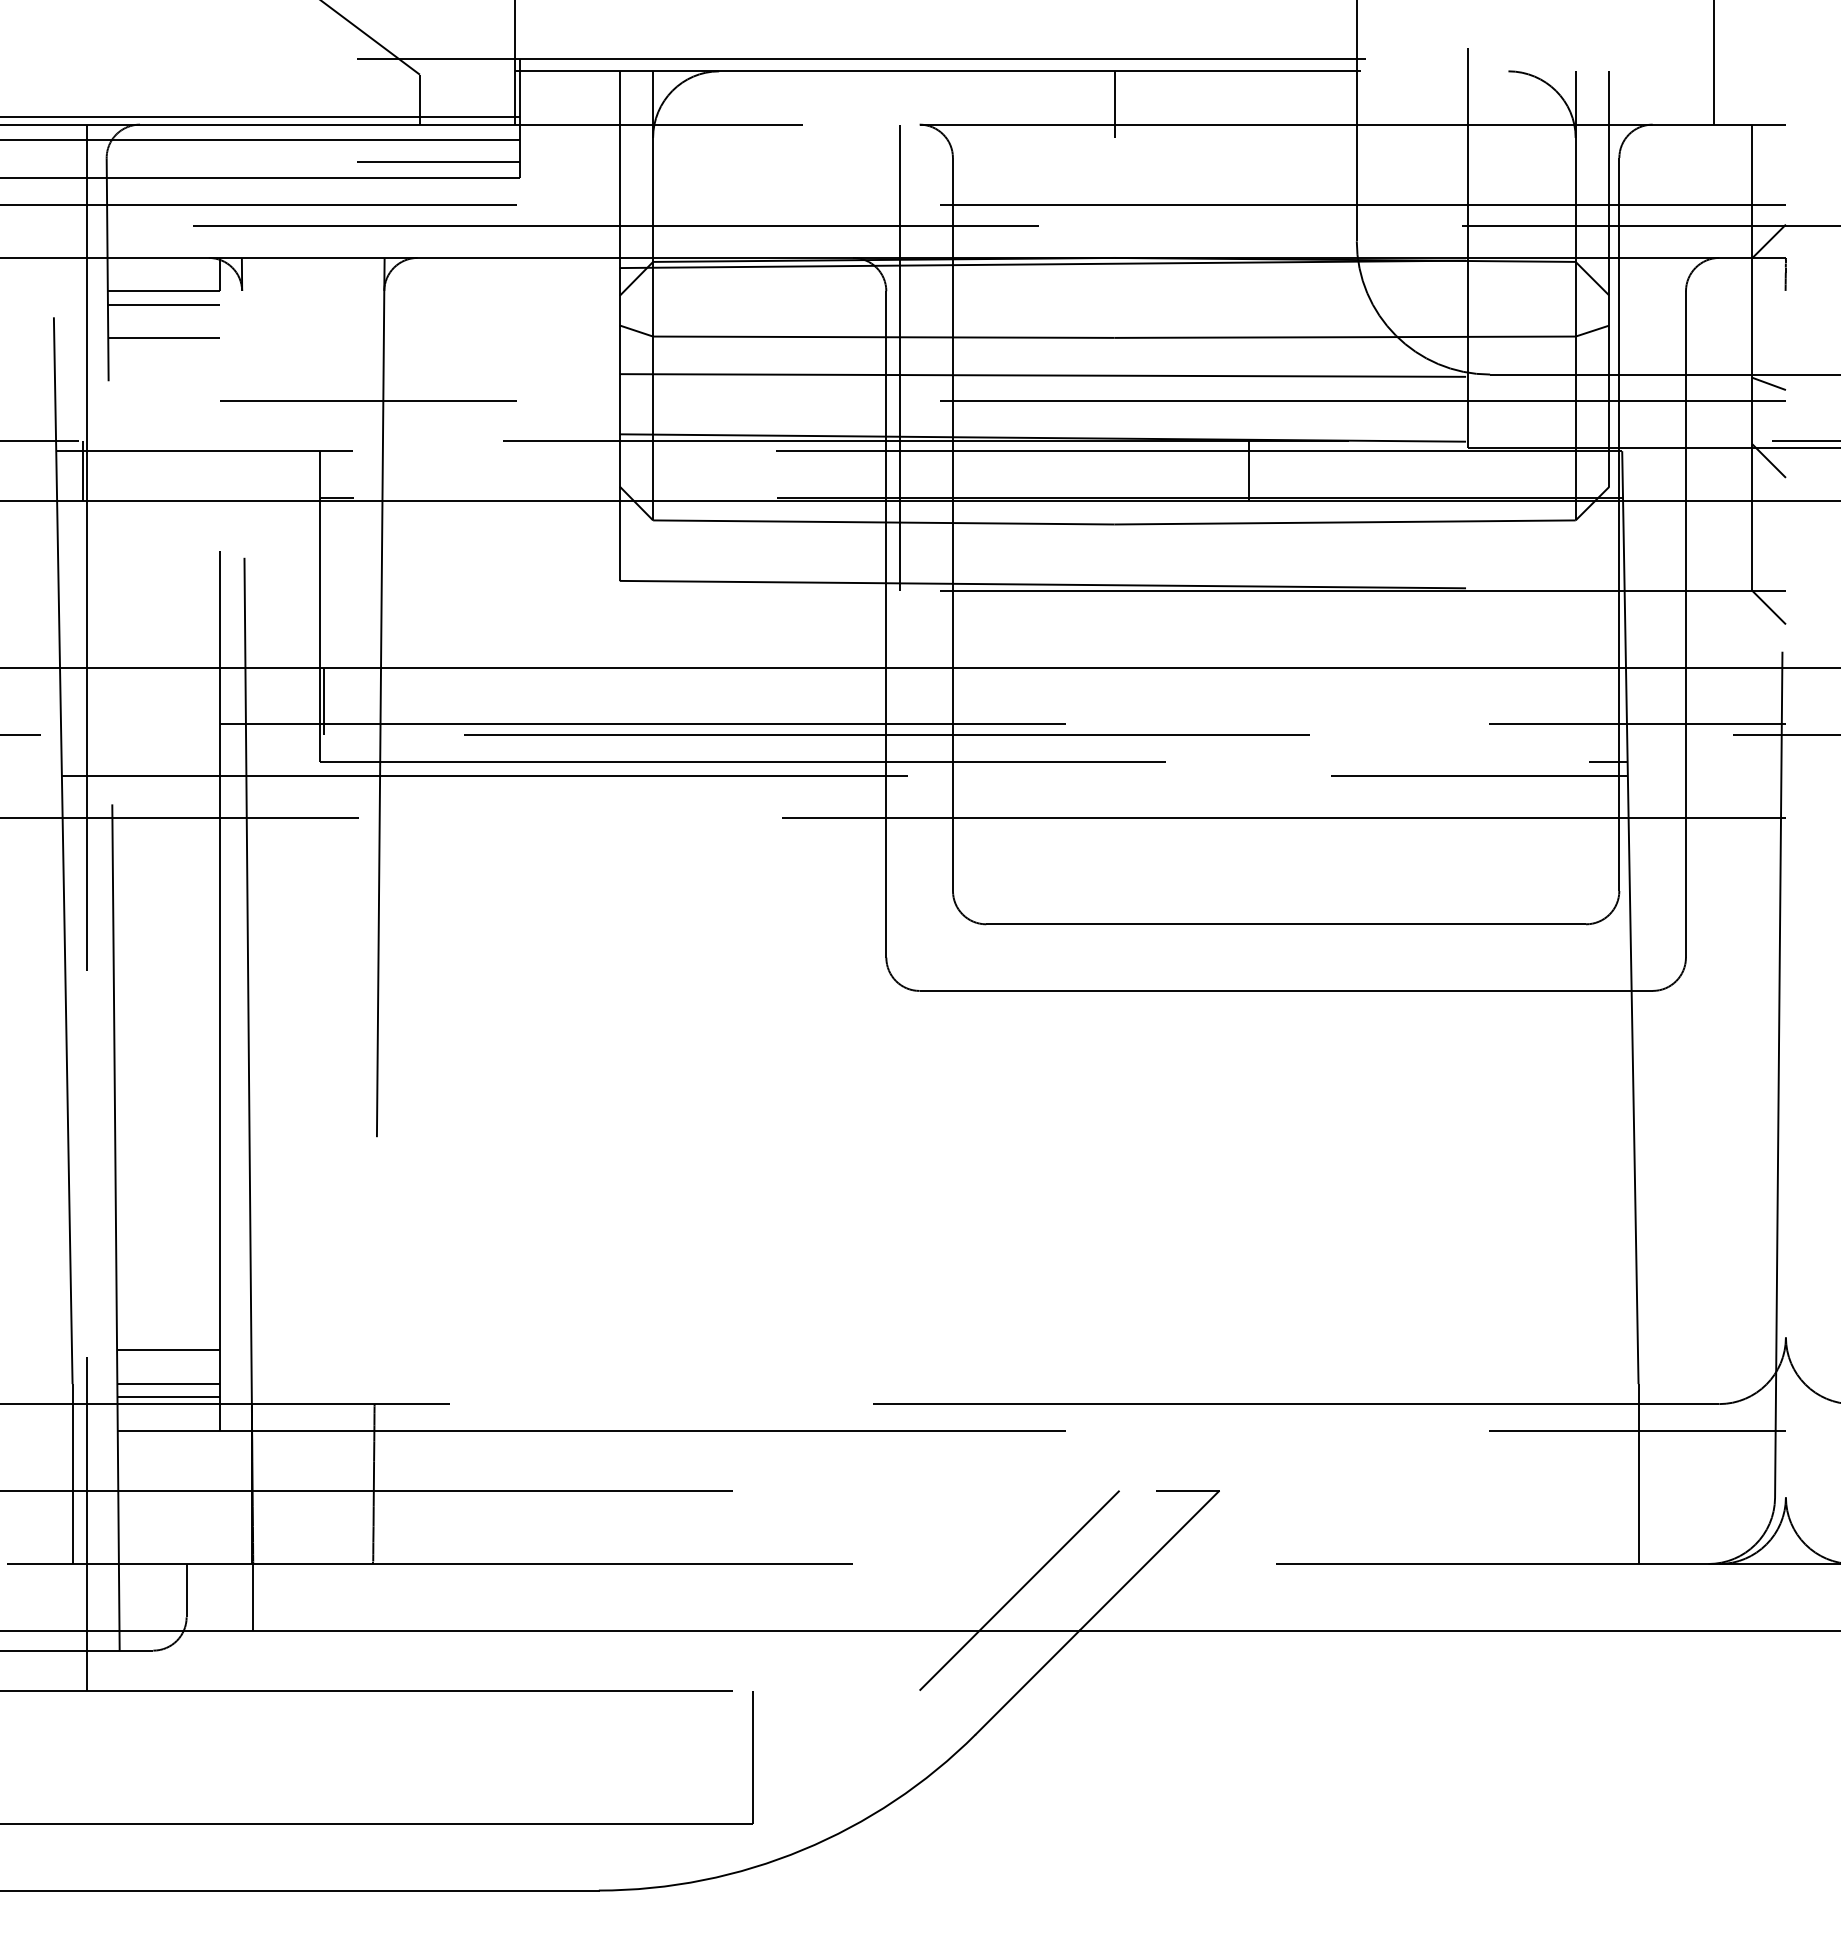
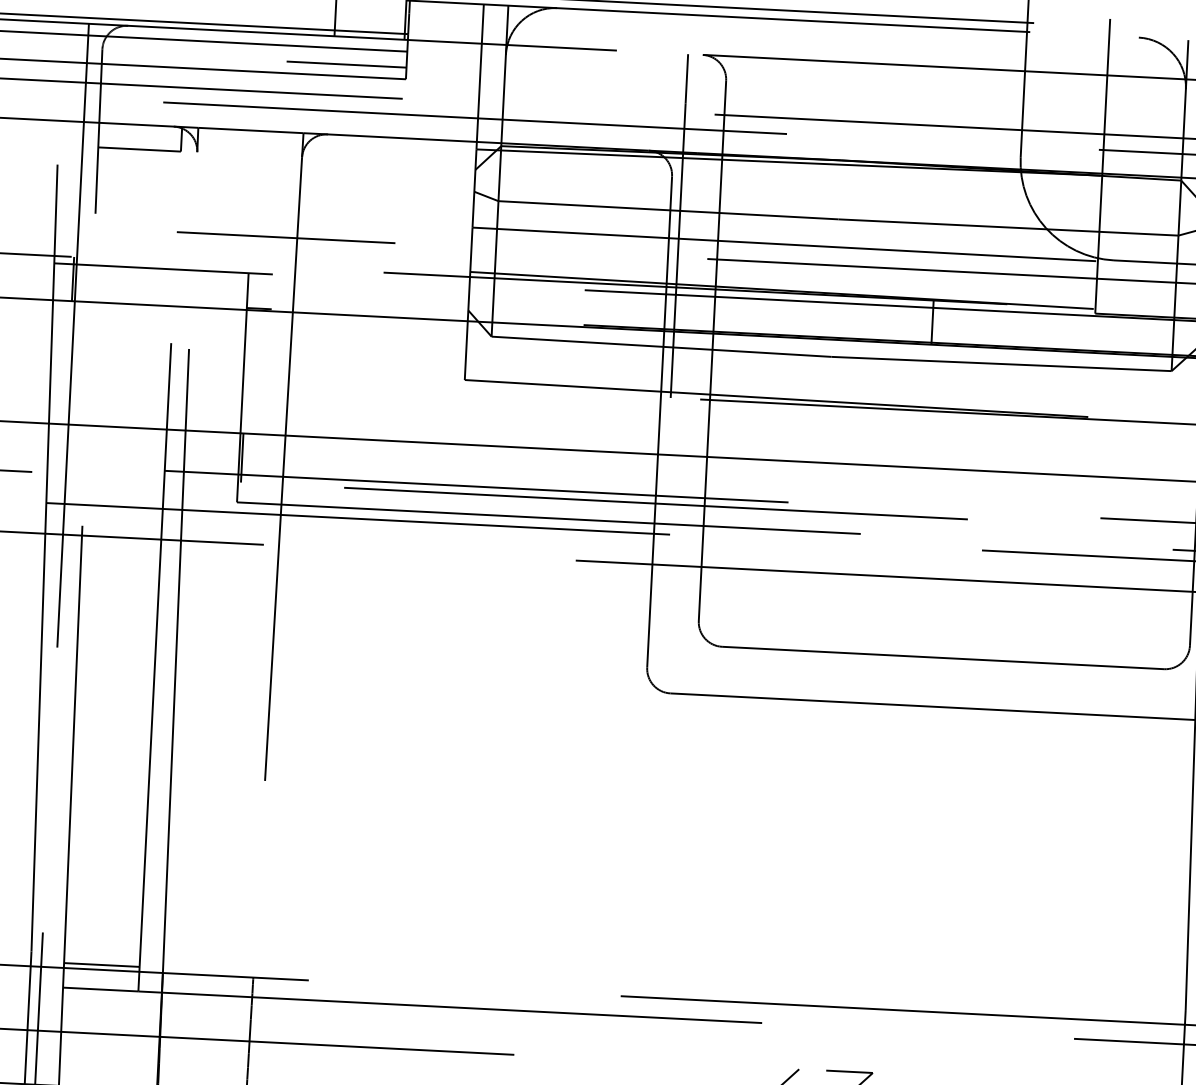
line: (1114, 104) -> (847, 47), removed
line: (163, 305) -> (138, 159), removed
line: (163, 338) -> (137, 184), removed
line: (168, 1350) -> (103, 930), removed
line: (168, 1383) -> (102, 954), removed

